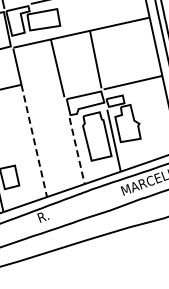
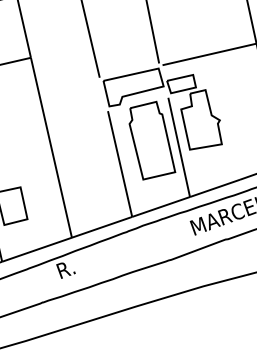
line: (34, 140) -> (51, 147), dashed -> solid
line: (77, 151) -> (120, 164), dashed -> solid

